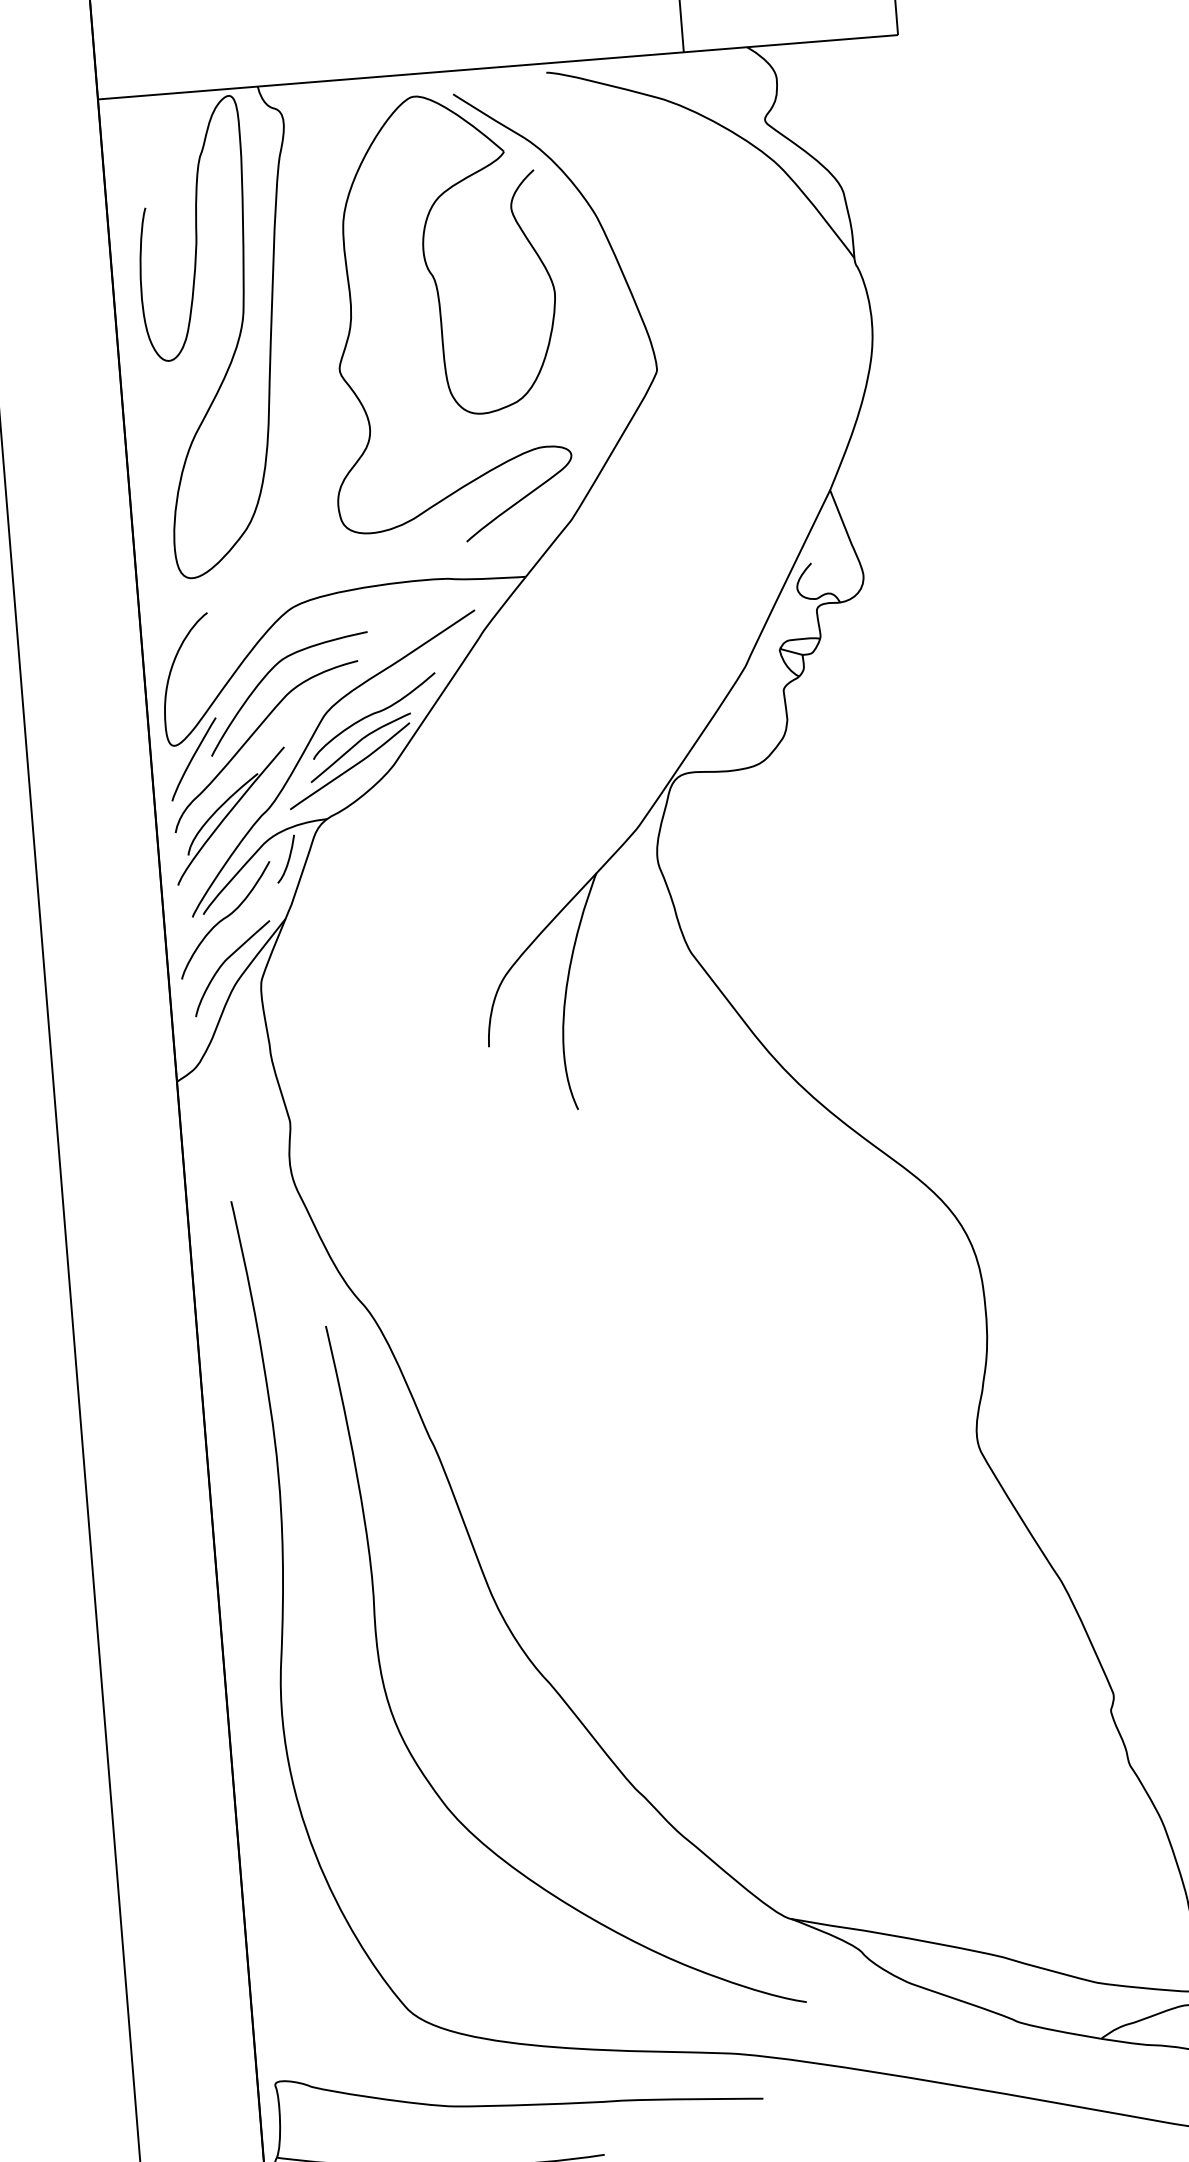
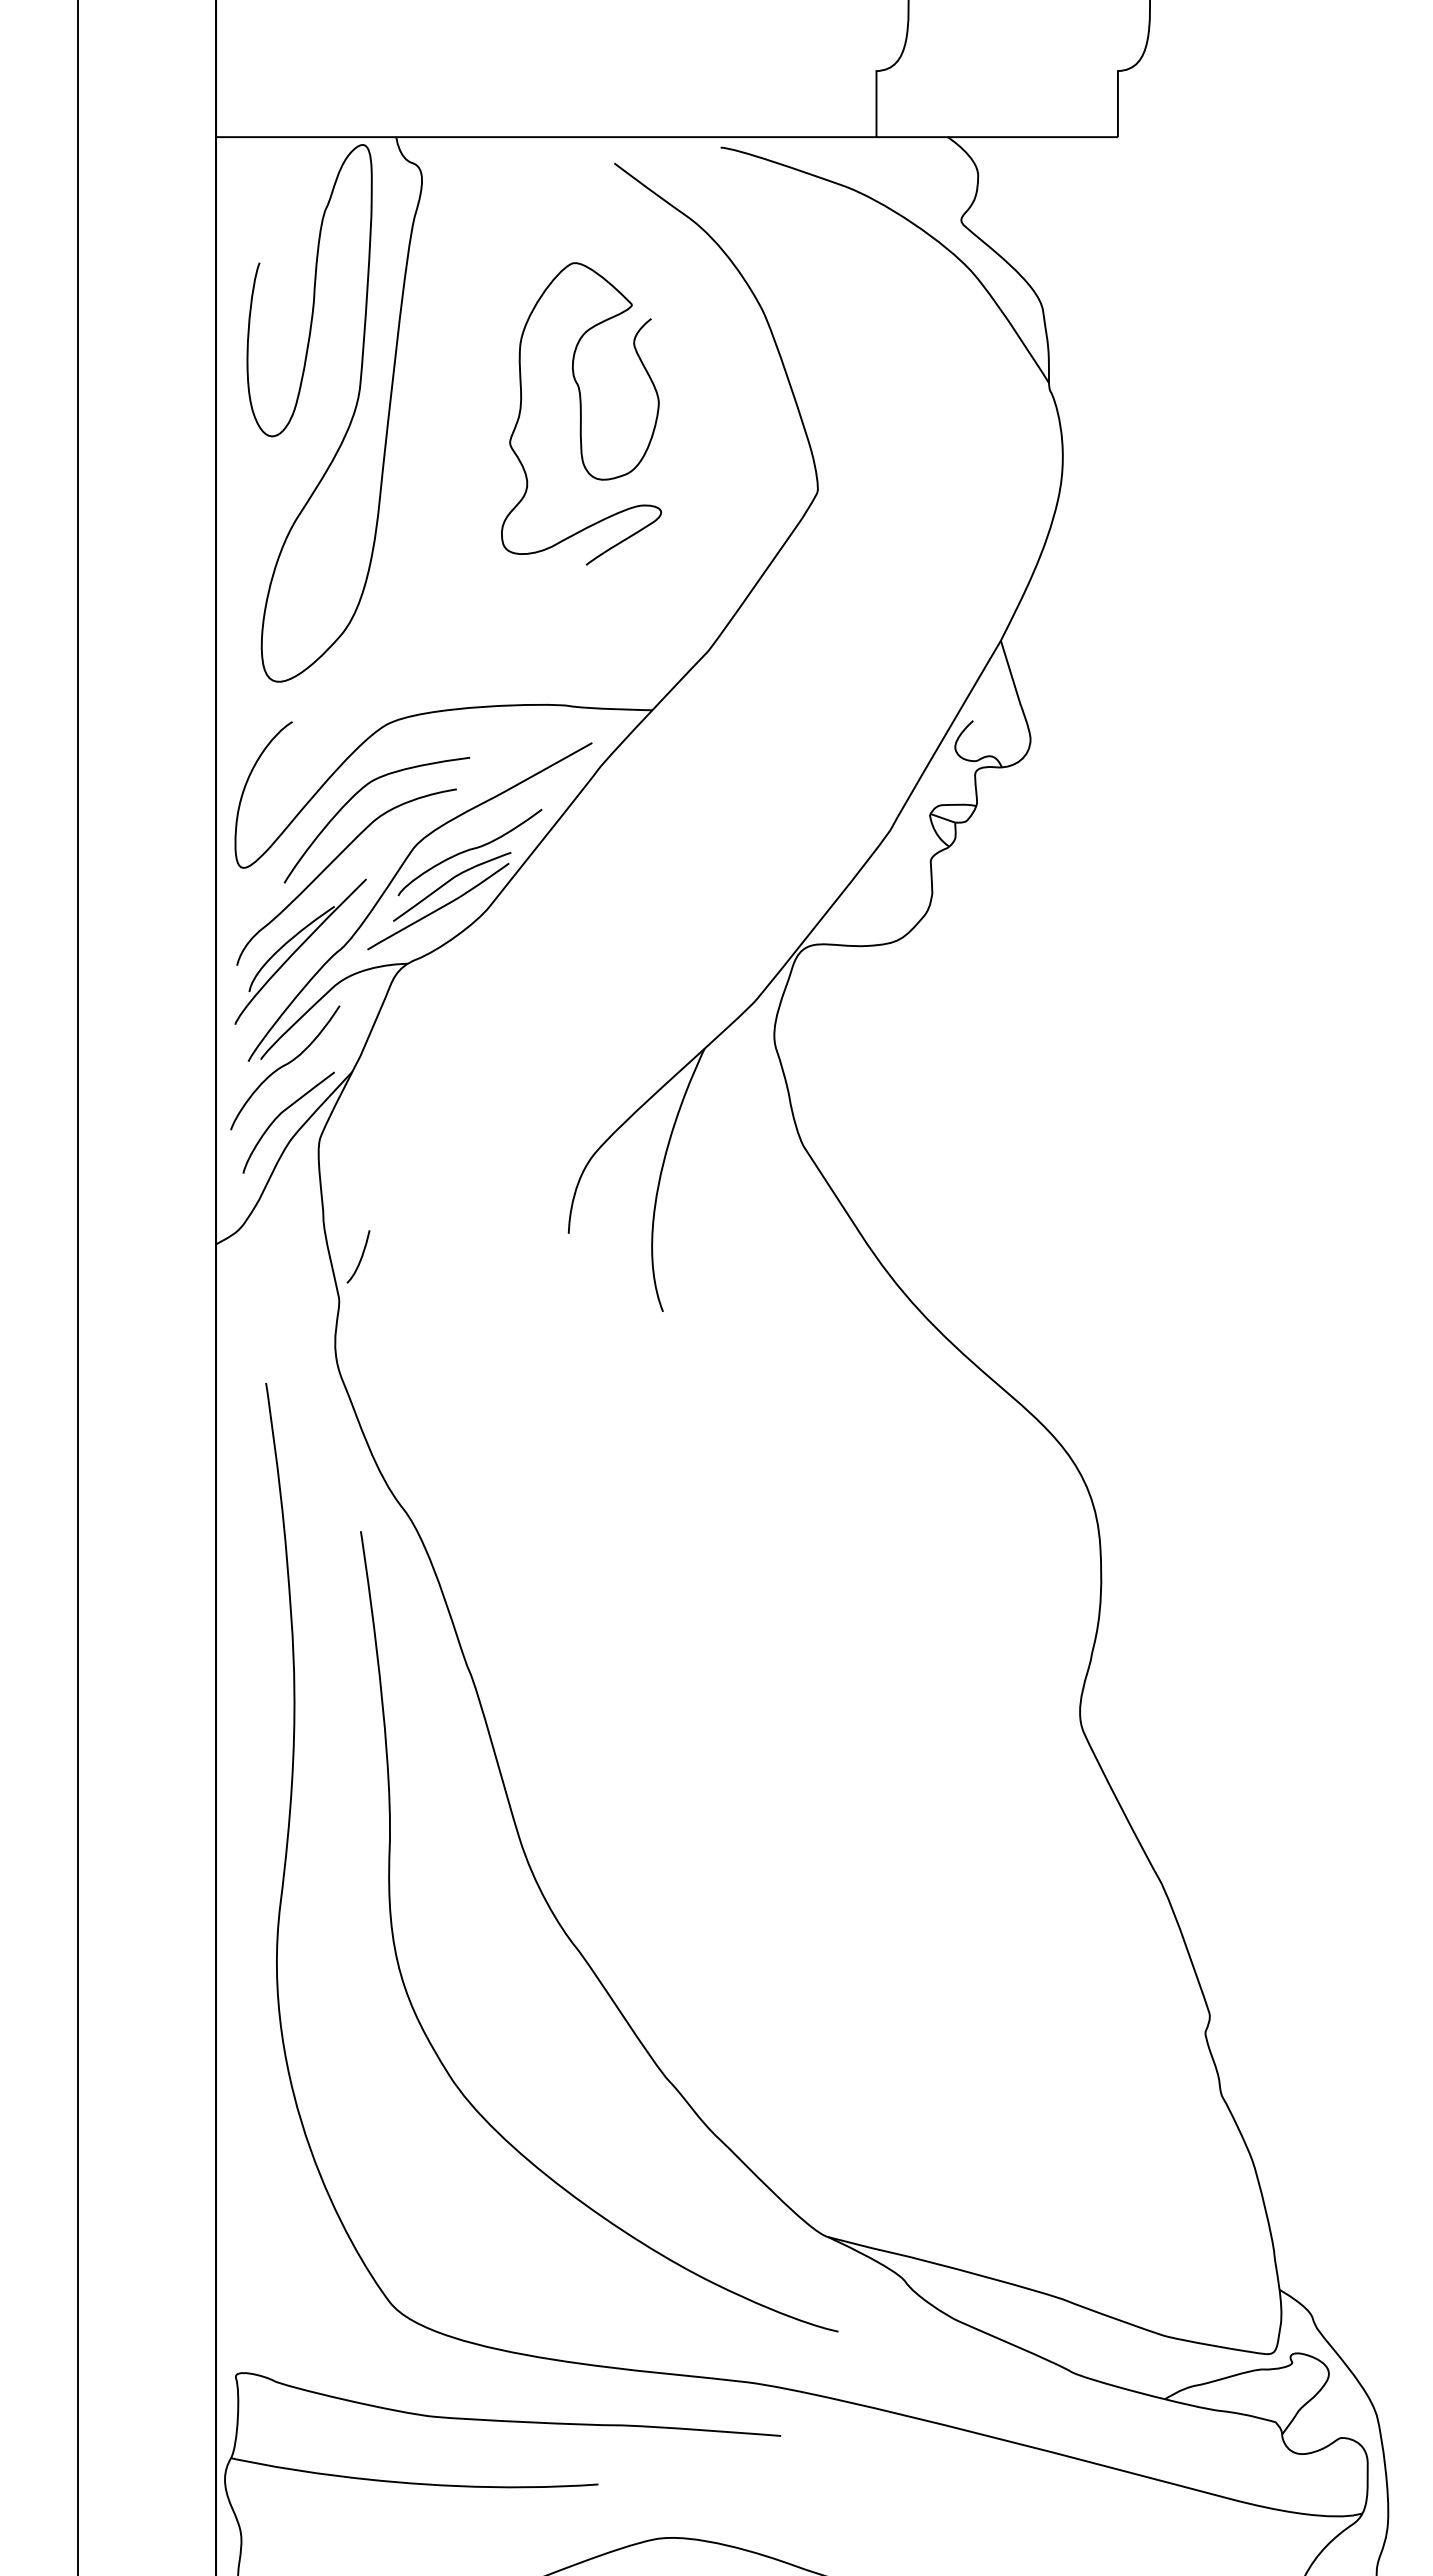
part: (441, 318) -> (581, 413), size x0.6
curve: (193, 758) -> (263, 883), removed
curve: (288, 859) -> (360, 1257), moved

